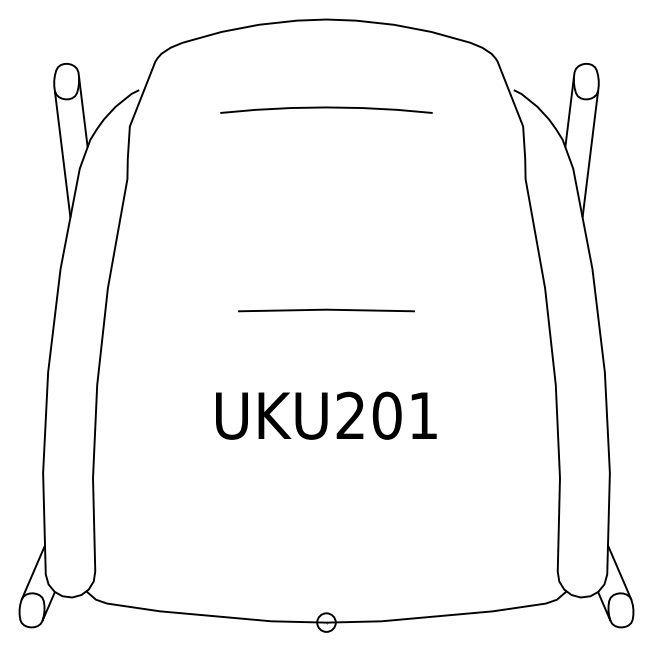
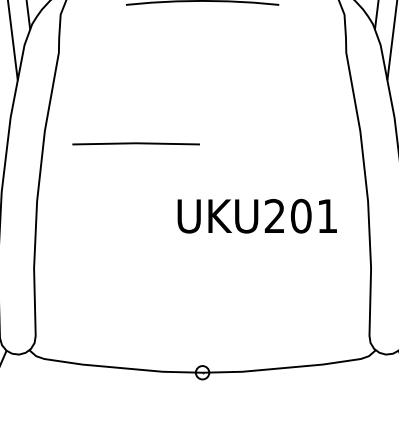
line: (326, 310) -> (136, 143), moved
text: (326, 415) -> (257, 216), moved

